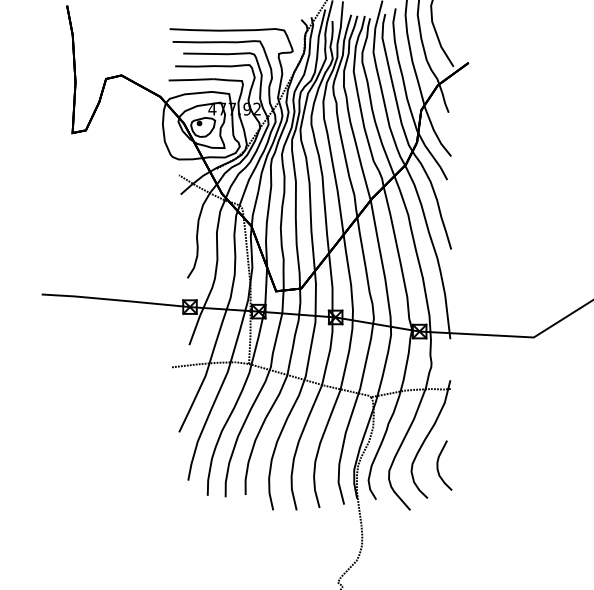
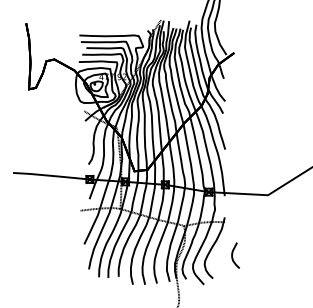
curve: (440, 461) -> (233, 253), moved

